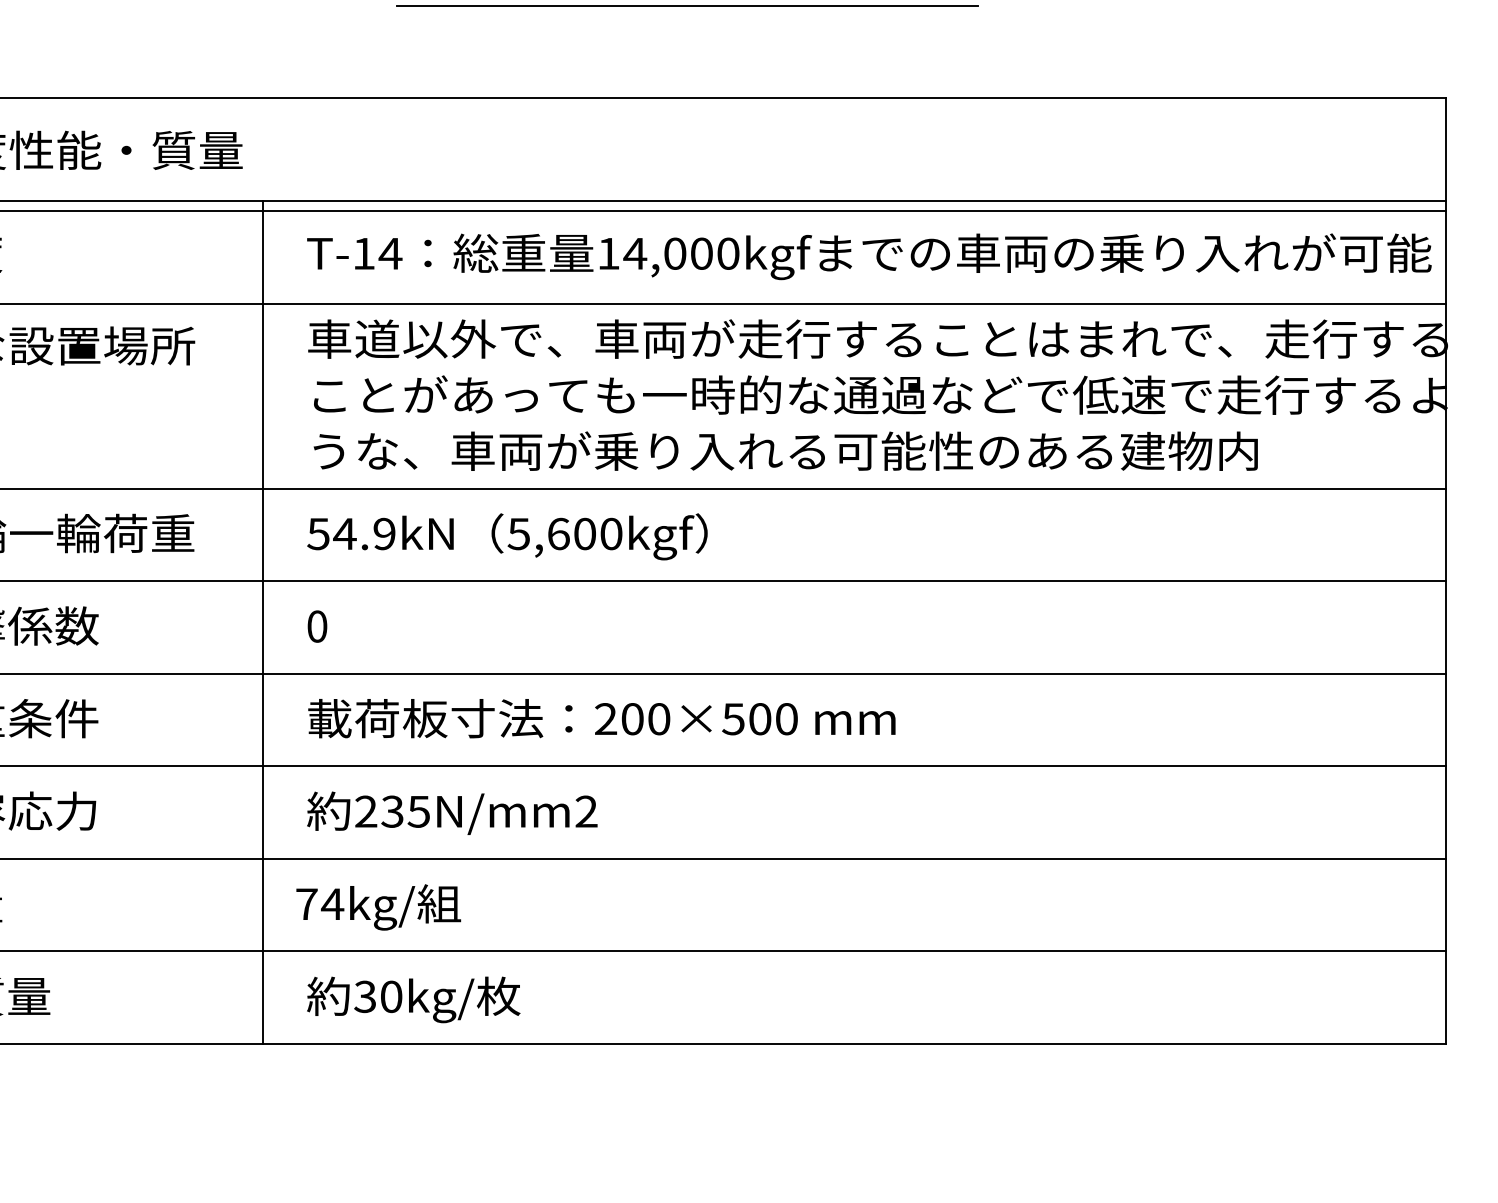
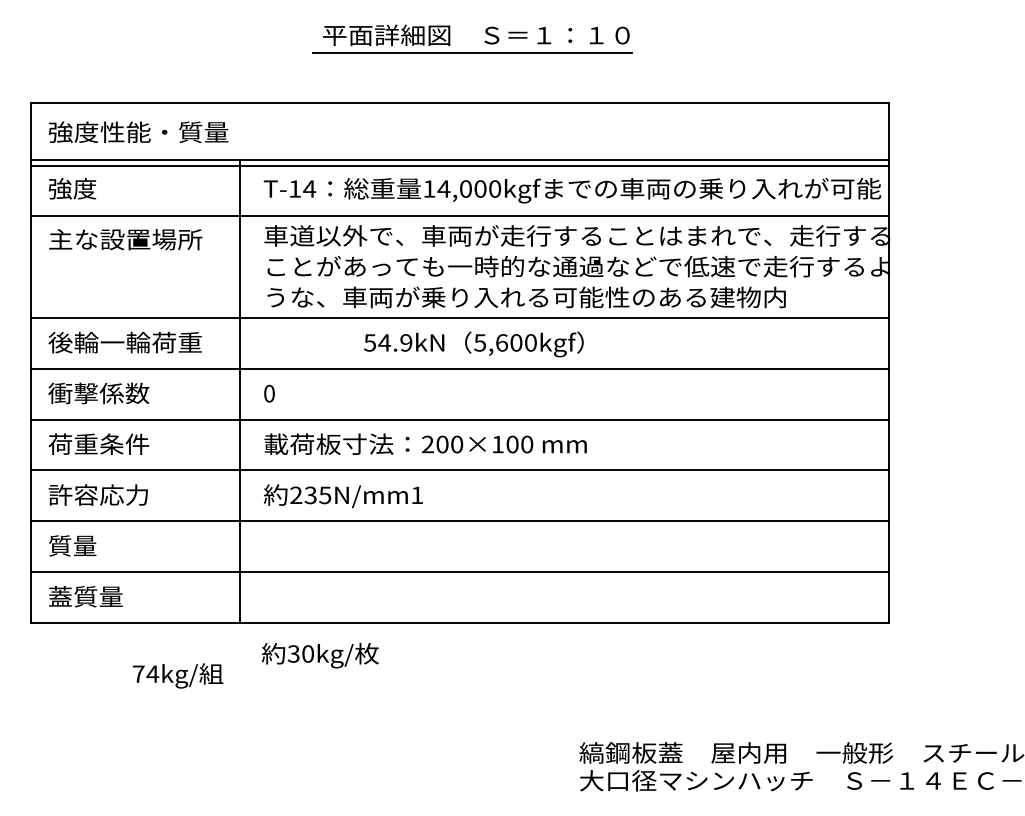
text: (506, 536) -> (473, 344), moved
text: (732, 719) -> (497, 444), 200×500 -> 200×100
text: (587, 810) -> (417, 494), 235N/mm2 -> 235N/mm1
text: (379, 906) -> (178, 675), moved
text: (412, 999) -> (319, 655), moved

